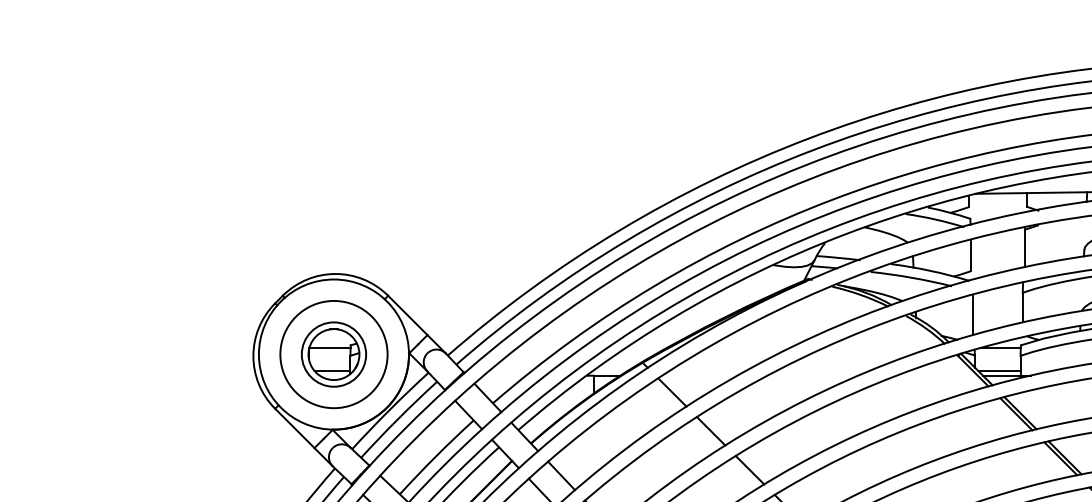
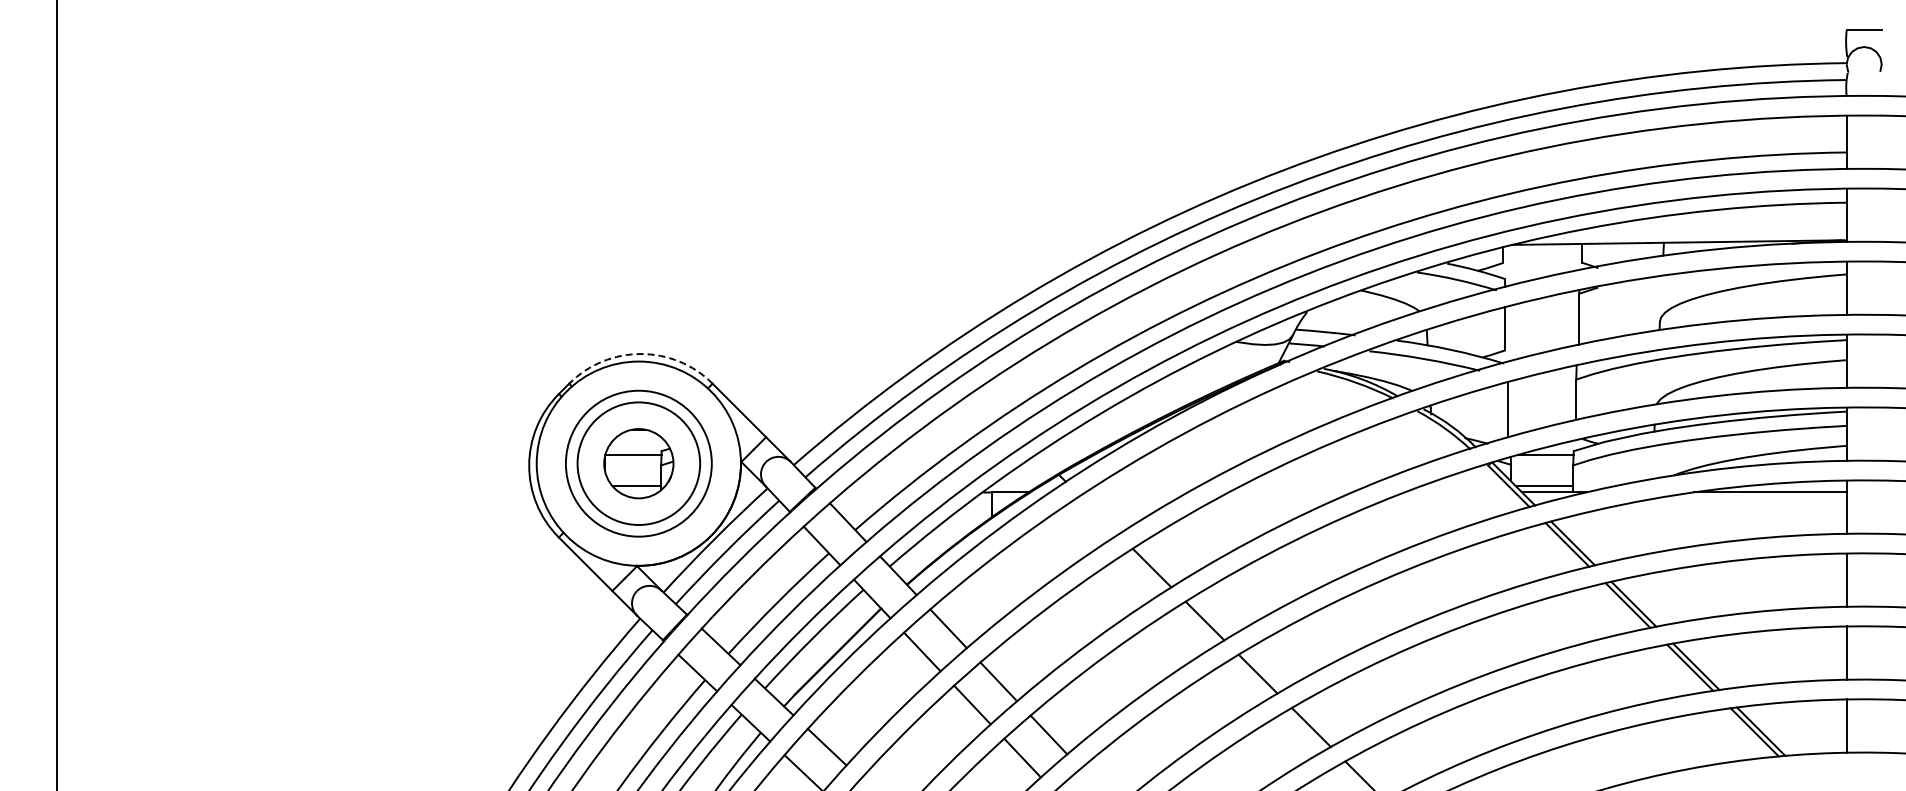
arc: (335, 274) -> (640, 354), solid -> dashed
circle: (333, 354) -> (638, 463), size x1.4
line: (672, 392) -> (1099, 515), removed

